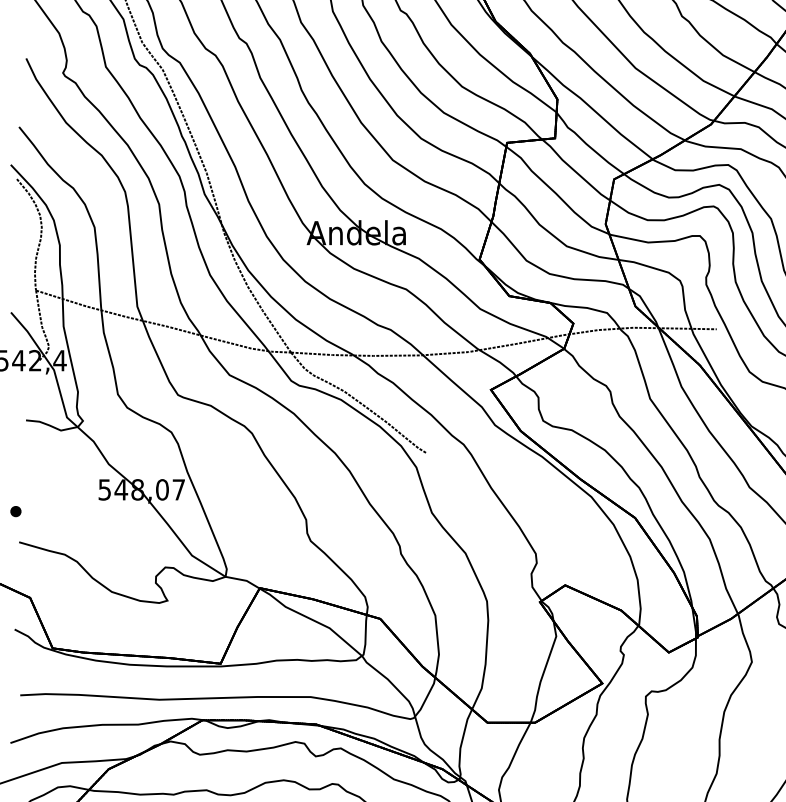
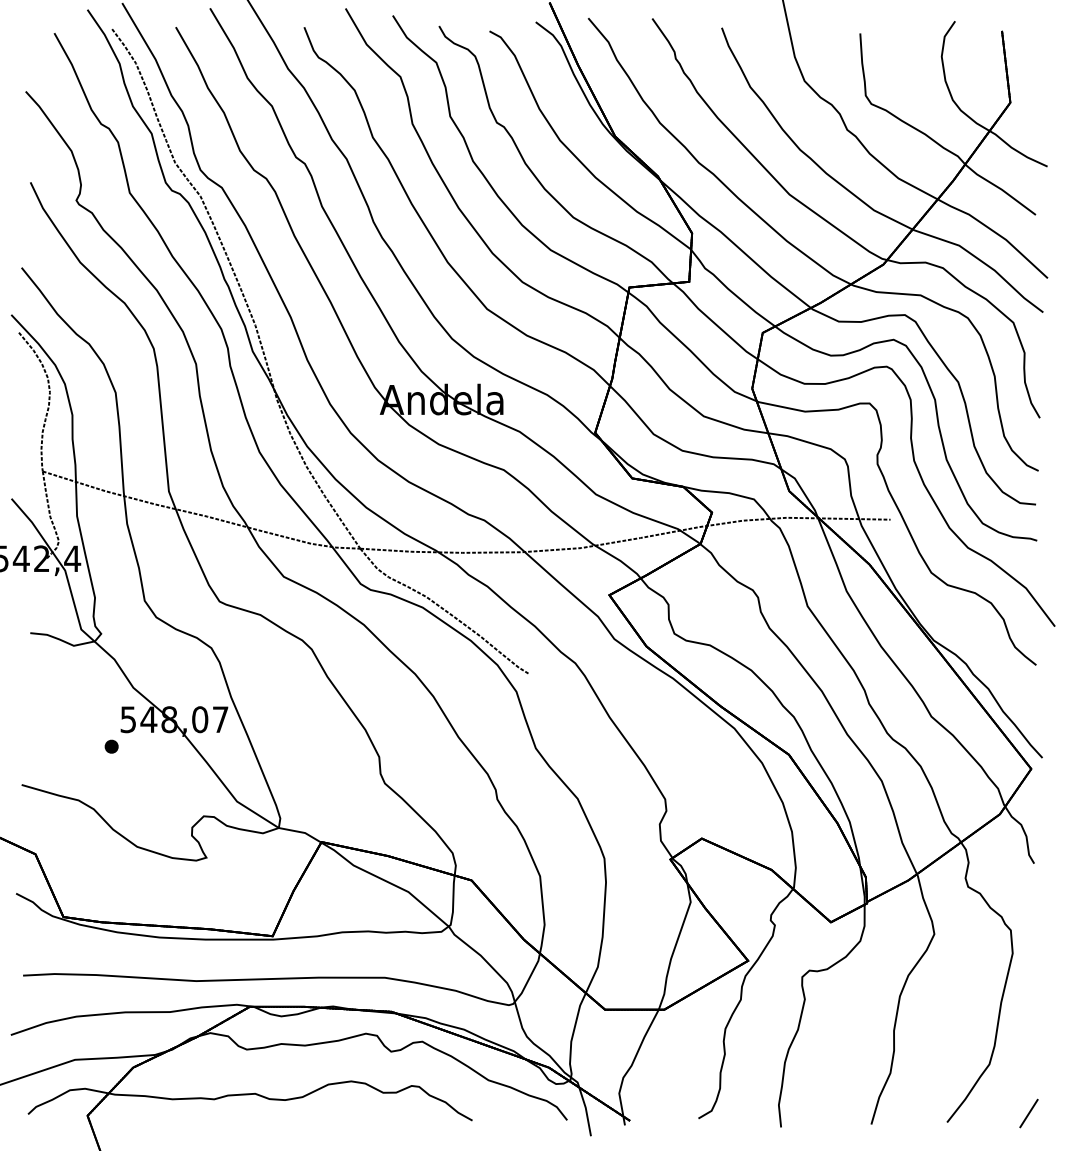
part: (15, 511) -> (111, 746), moved

